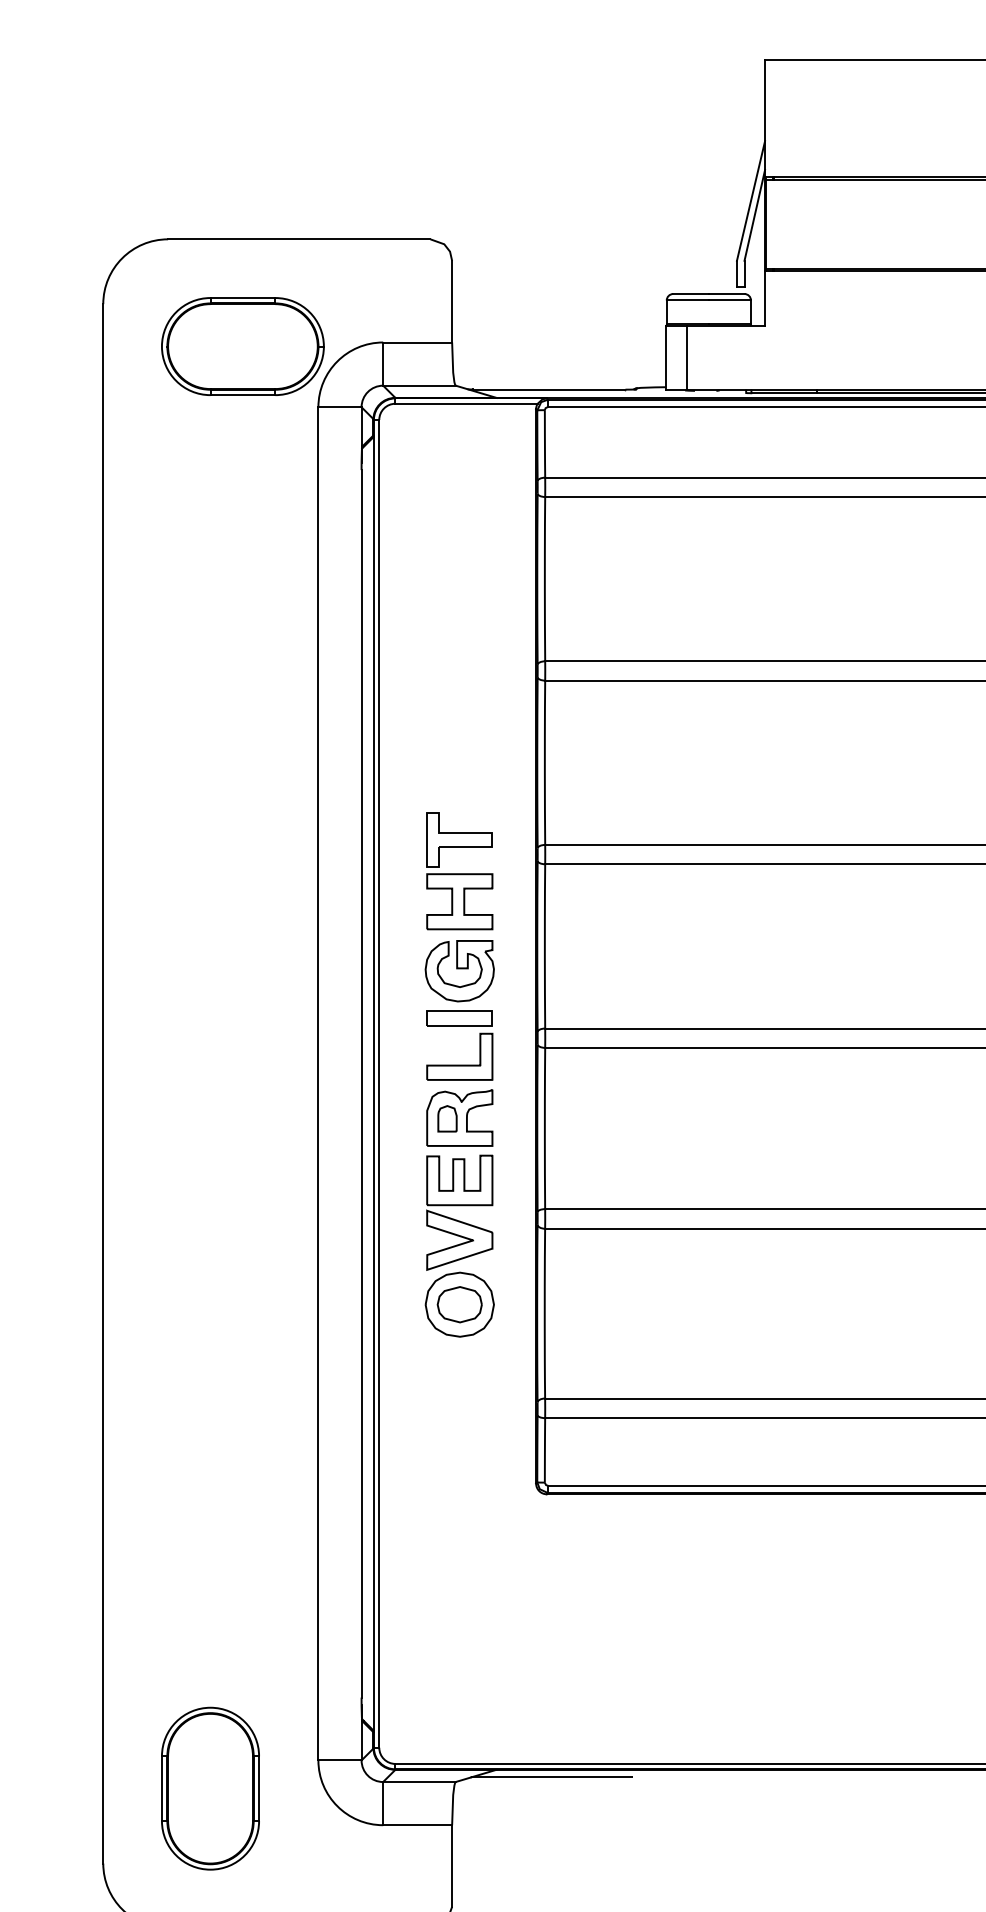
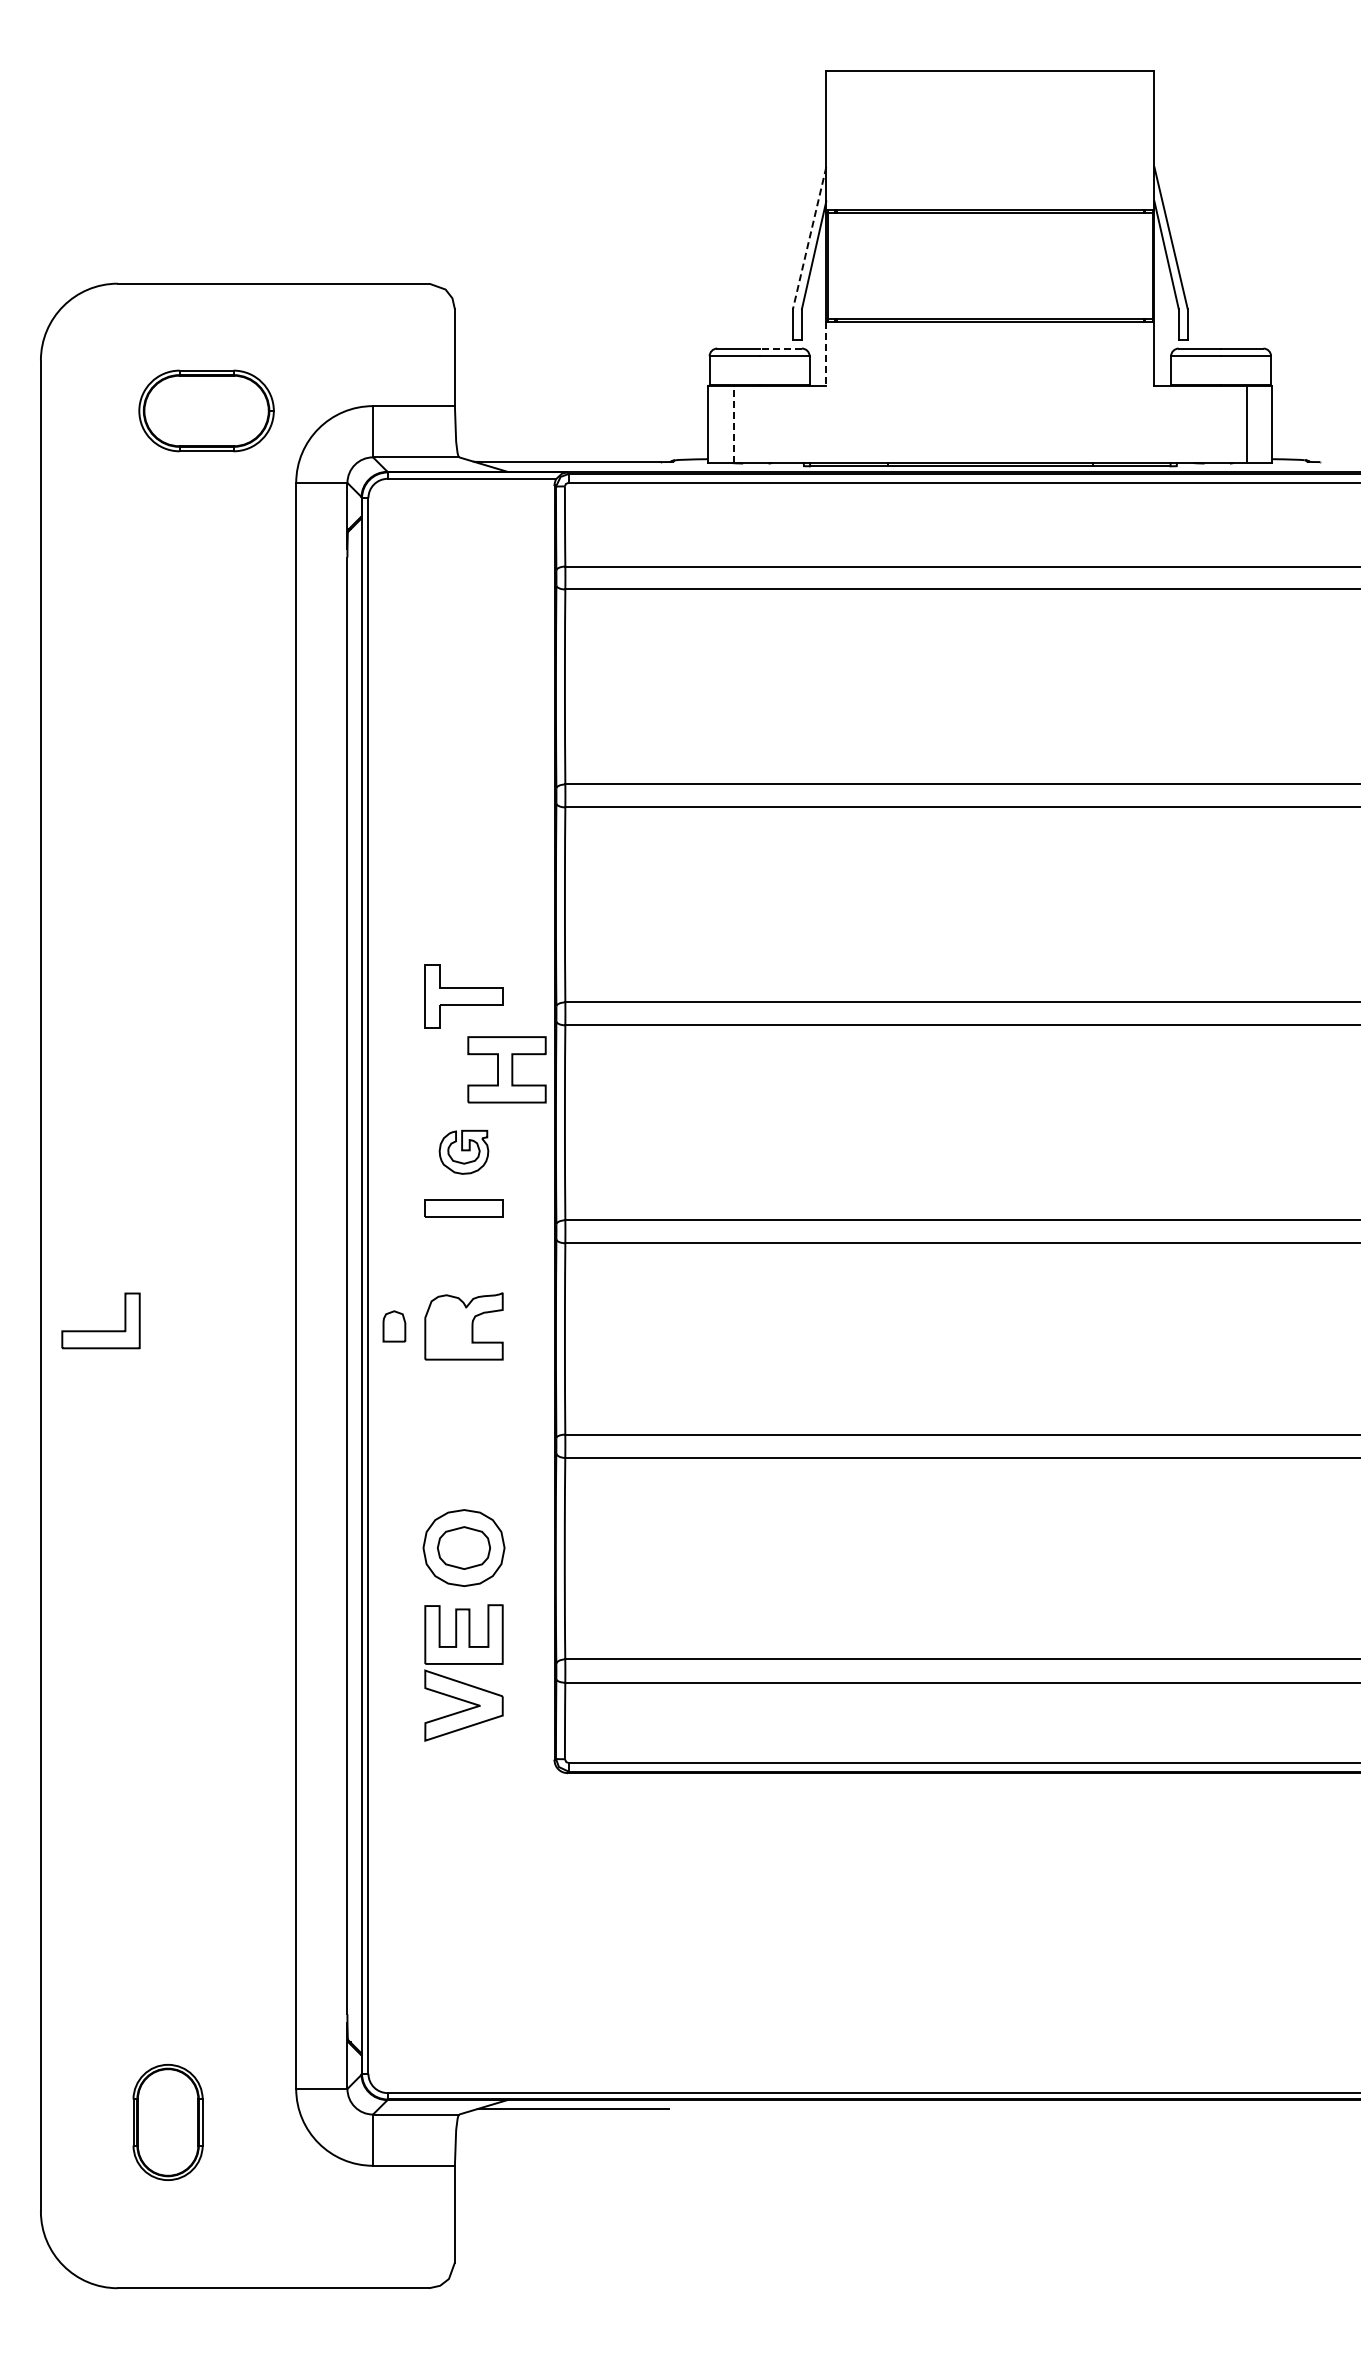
line: (750, 201) -> (809, 238), solid -> dashed
line: (726, 293) -> (780, 348), solid -> dashed
line: (765, 299) -> (826, 354), solid -> dashed
part: (242, 346) -> (206, 410), size x0.7
line: (686, 357) -> (733, 424), solid -> dashed
part: (459, 901) -> (506, 1069), moved
part: (459, 971) -> (463, 1152), size x0.6
part: (459, 1064) -> (100, 1330), moved
part: (447, 1118) -> (394, 1326), moved
part: (459, 1205) -> (463, 1664), moved
part: (209, 1788) -> (167, 2122), size x0.6

